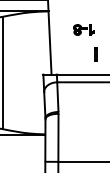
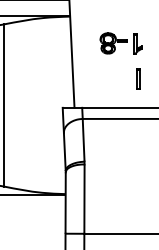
part: (83, 29) -> (120, 42), size x1.43

